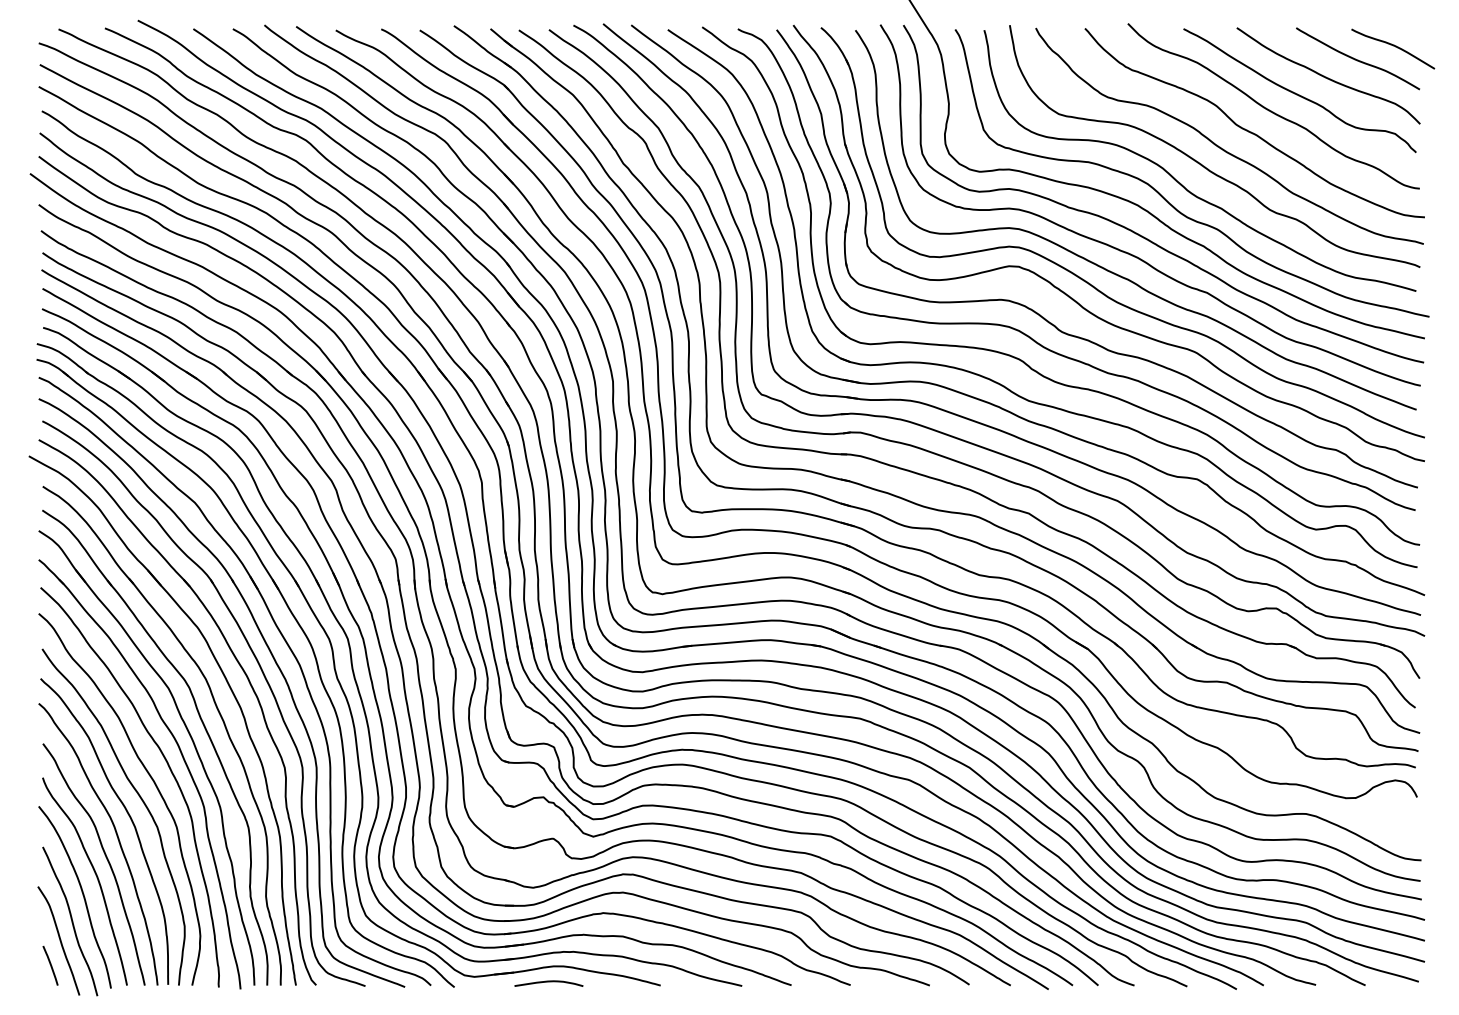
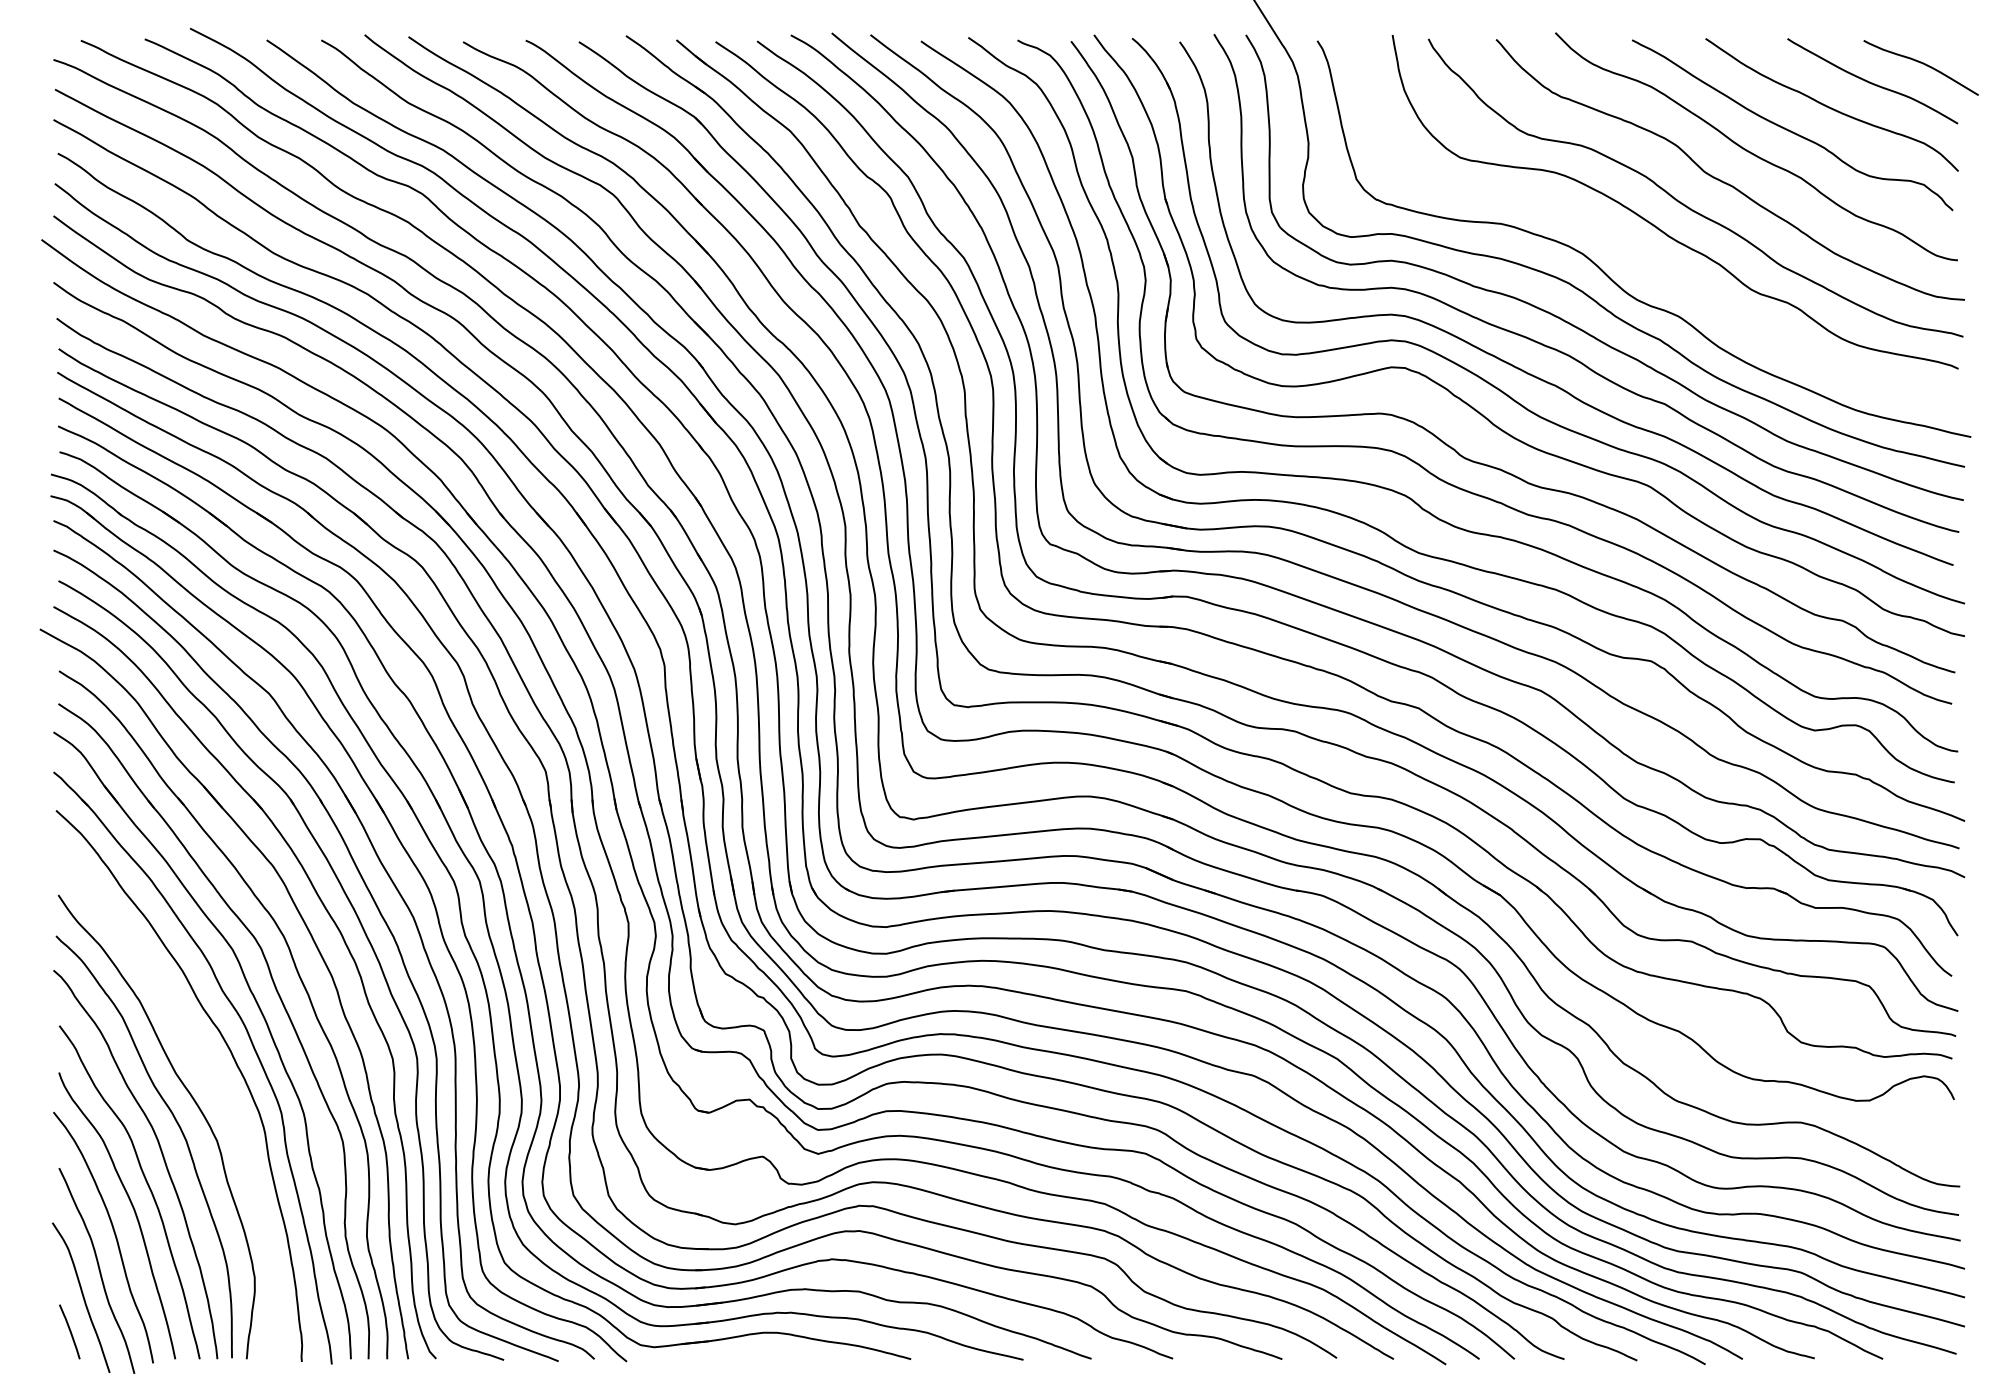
curve: (1178, 181) -> (1625, 250), removed
curve: (150, 777) -> (207, 1072), removed
curve: (548, 982) -> (756, 1354), removed

